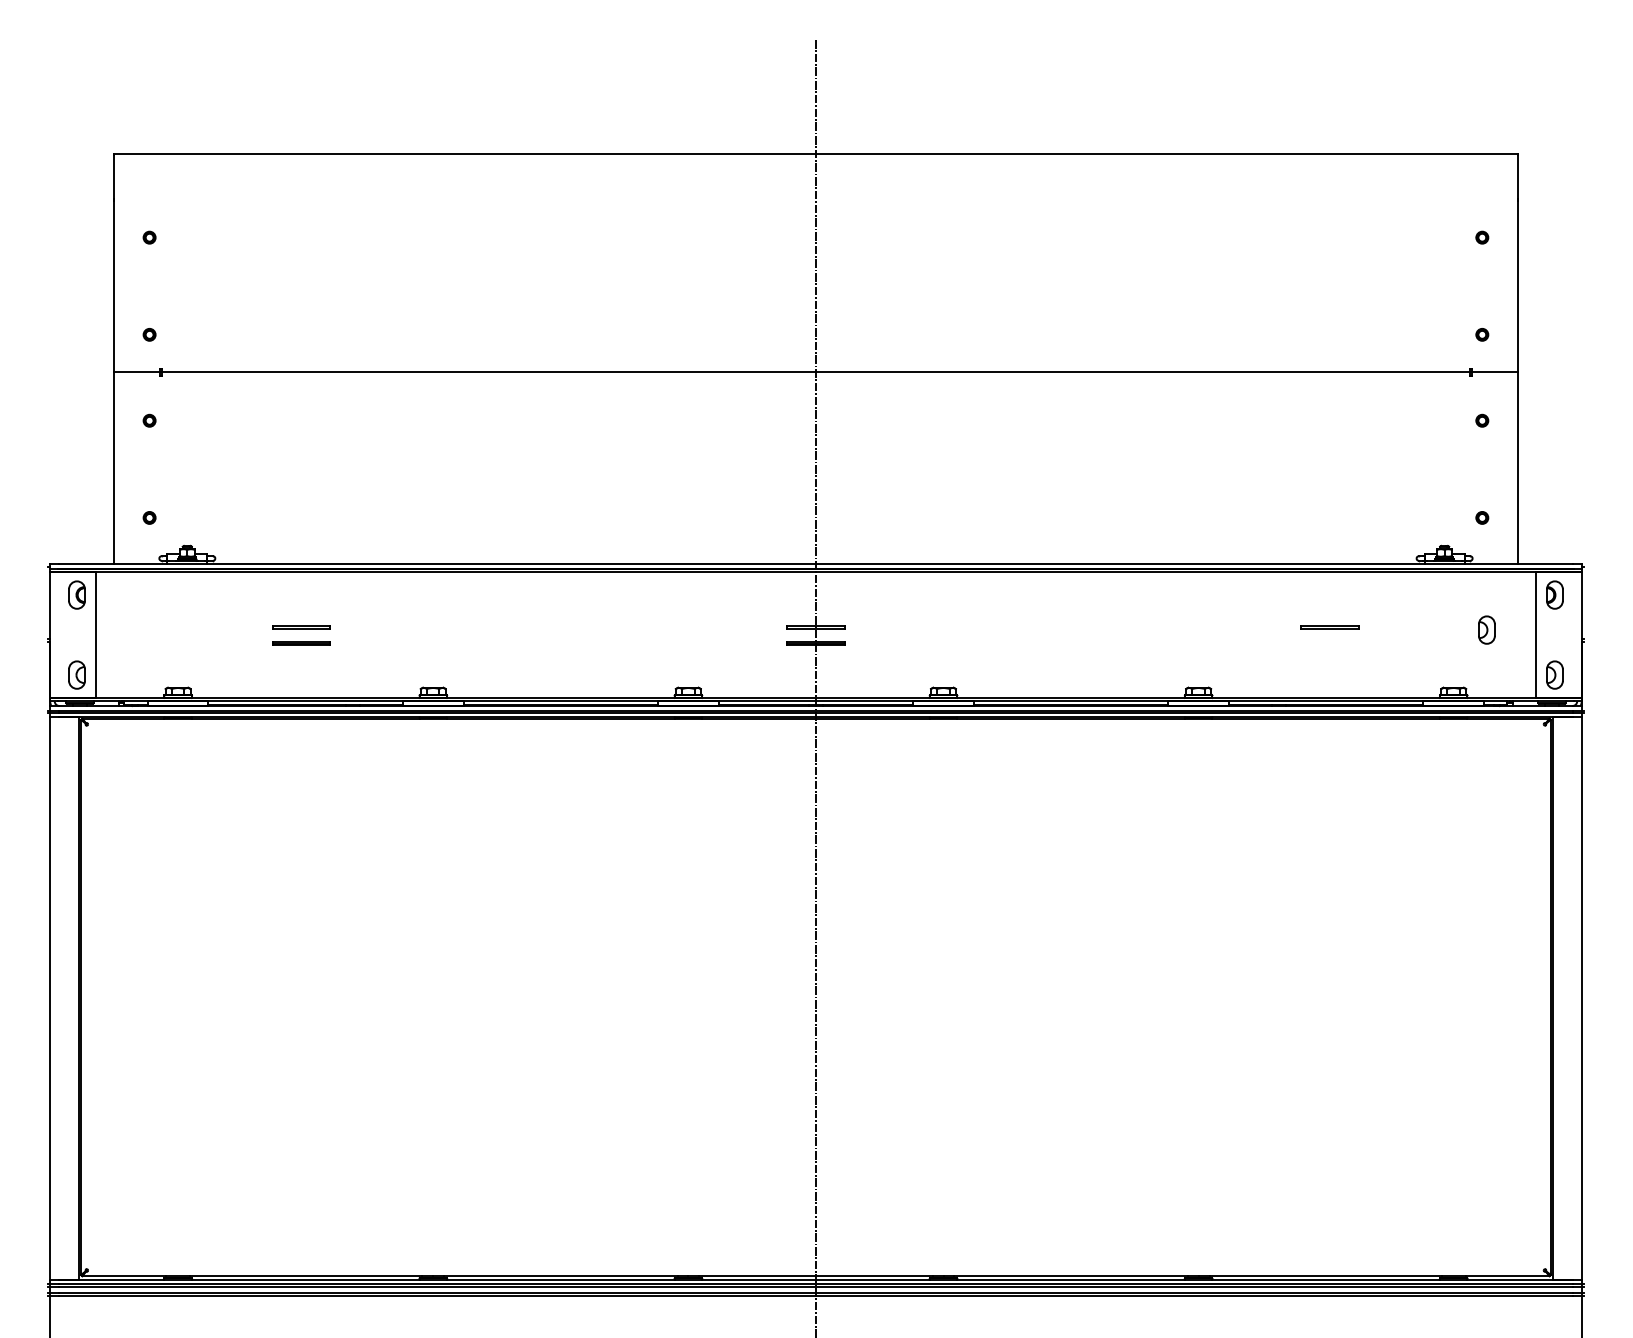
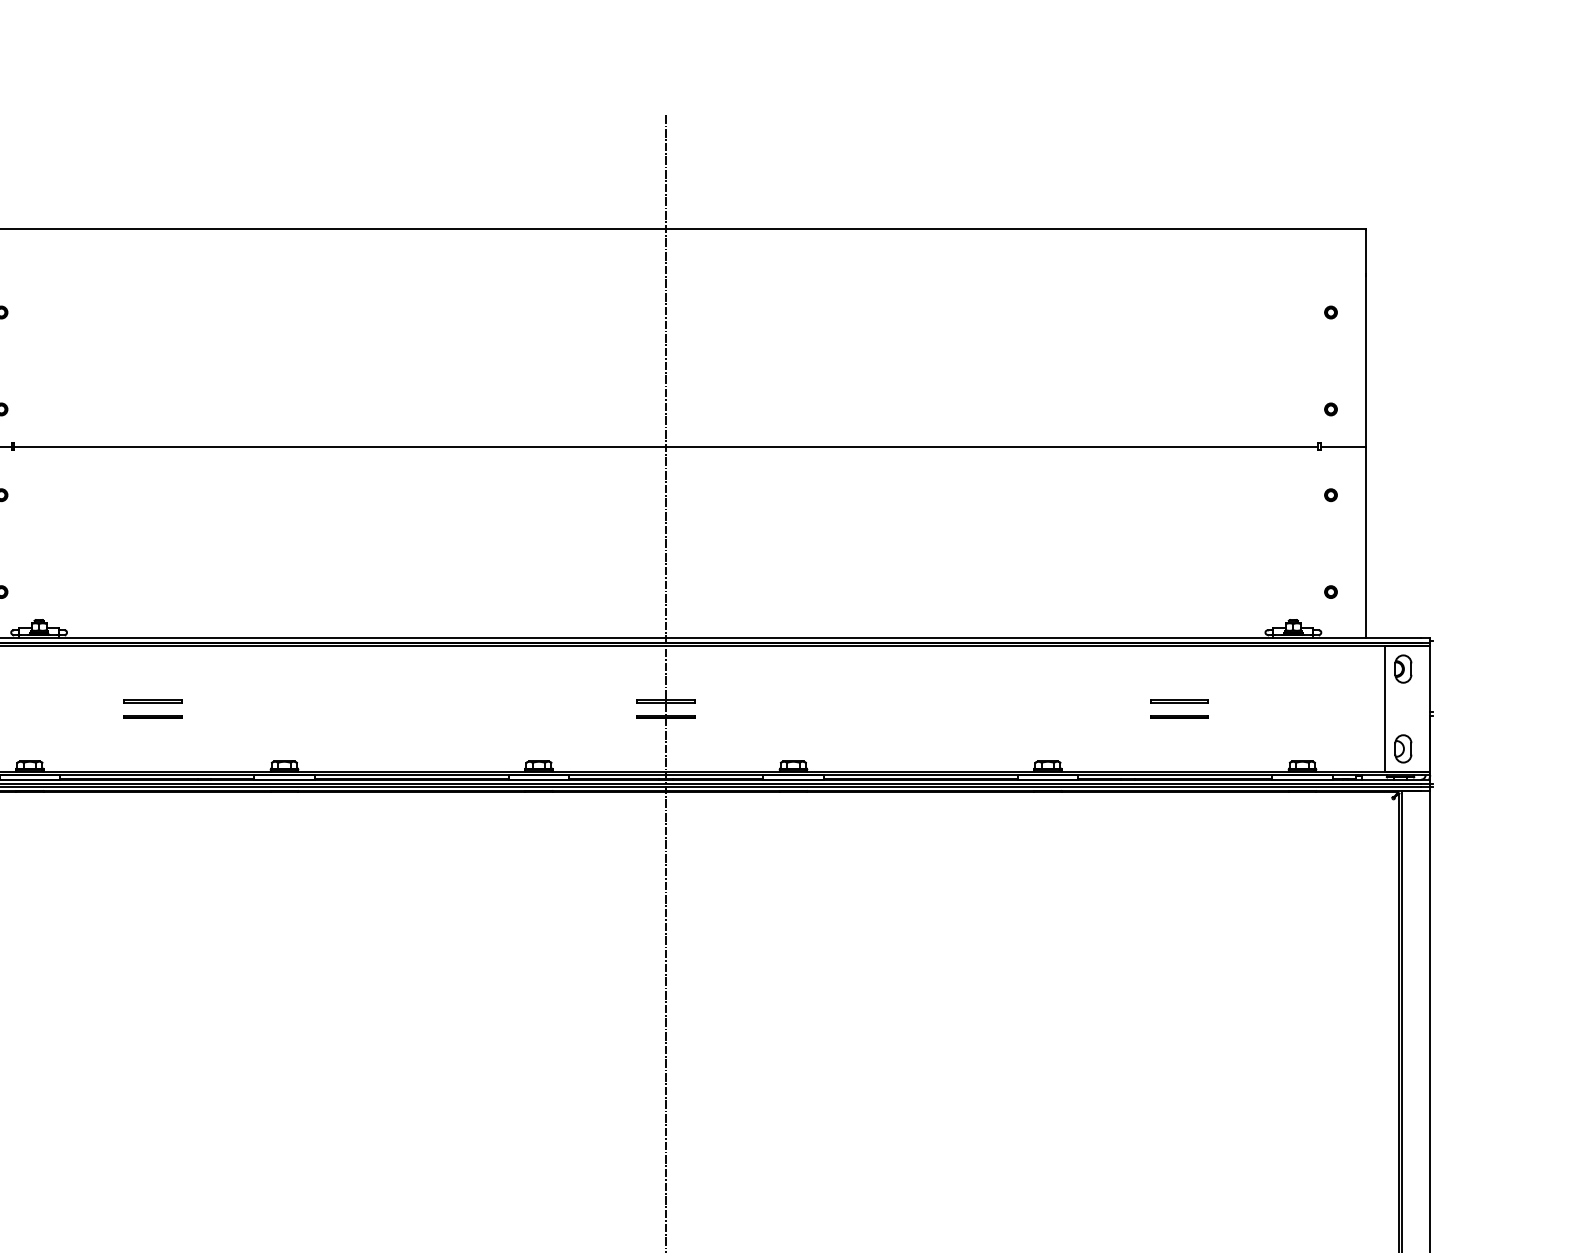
part: (1486, 629) -> (1335, 703), removed
line: (1329, 643) -> (1178, 717), added

